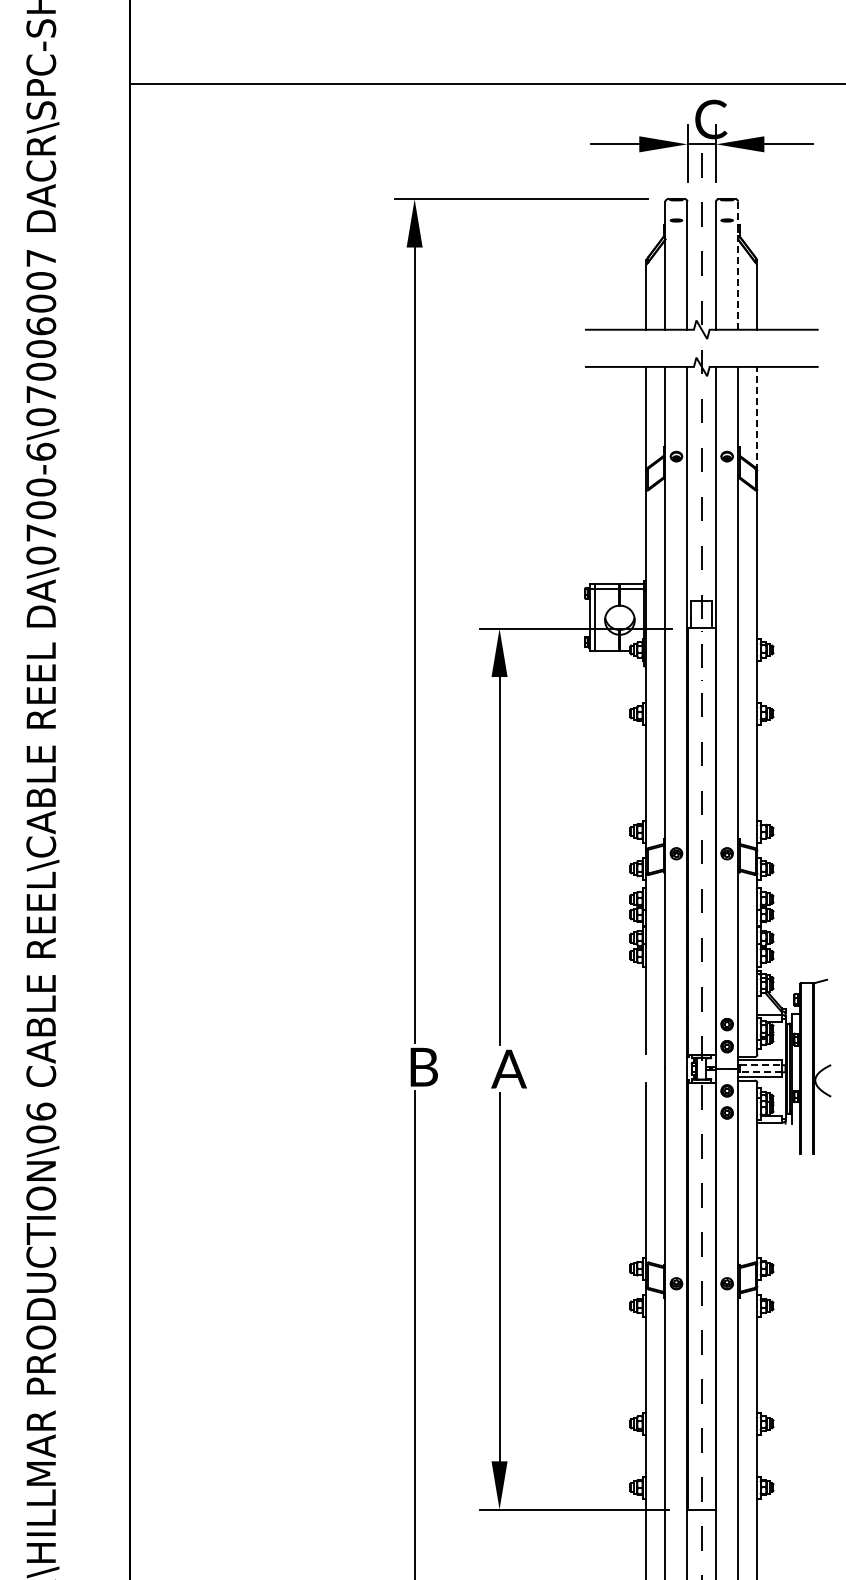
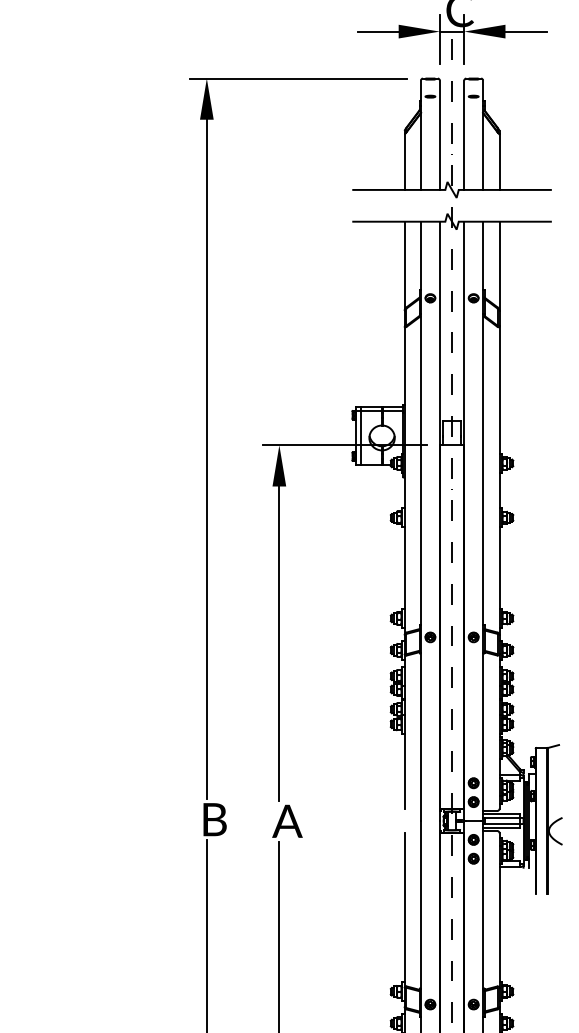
line: (738, 265) -> (483, 135), dashed -> solid
line: (757, 418) -> (499, 265), dashed -> solid
line: (761, 1065) -> (503, 818), dashed -> solid
line: (761, 1072) -> (503, 824), dashed -> solid

